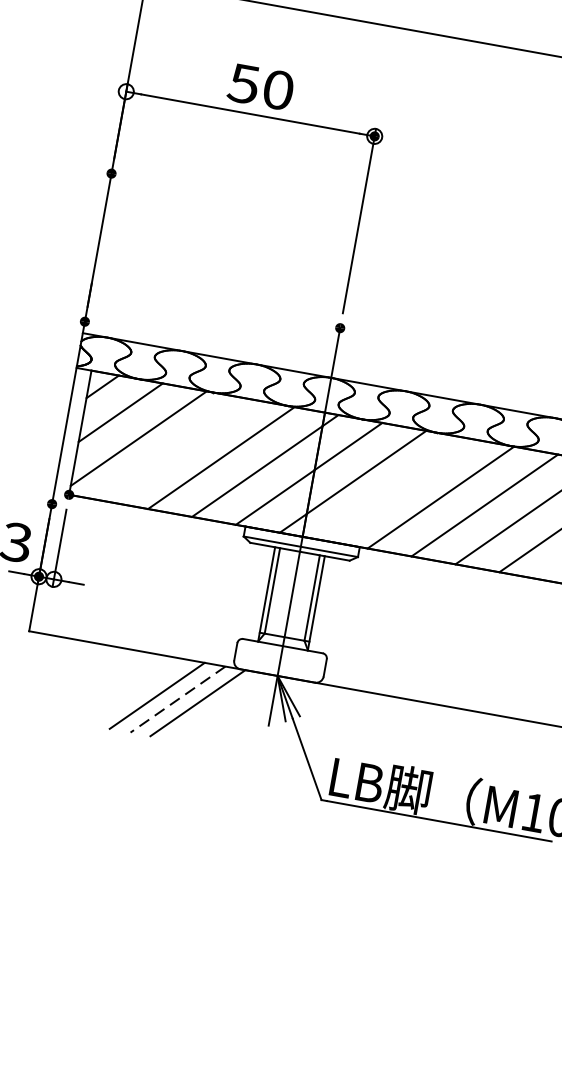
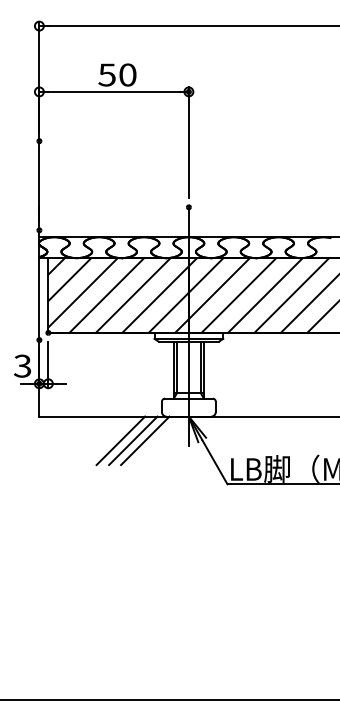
line: (176, 450) -> (106, 295), added
line: (396, 489) -> (238, 295), added
line: (176, 700) -> (132, 441), dashed -> solid

